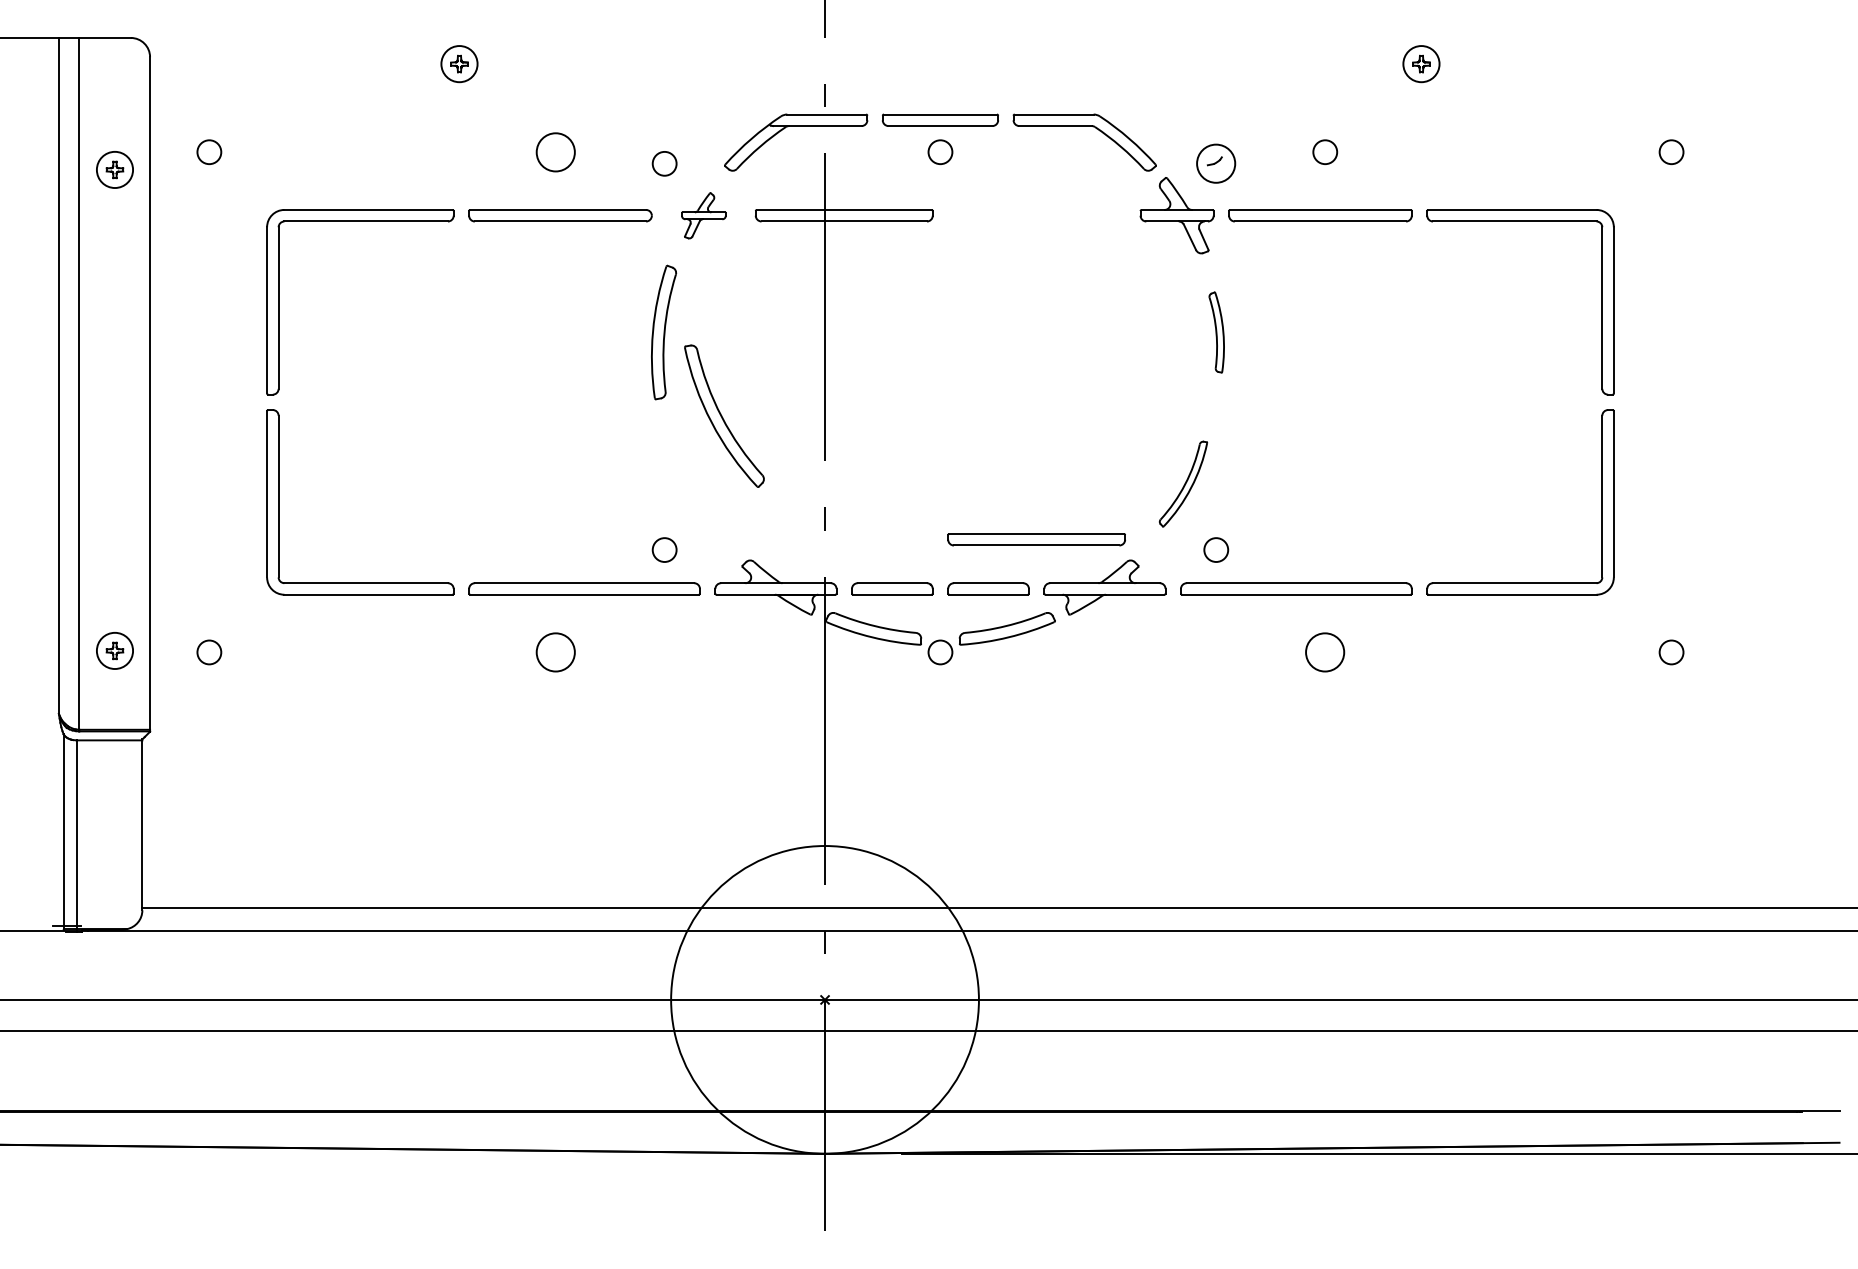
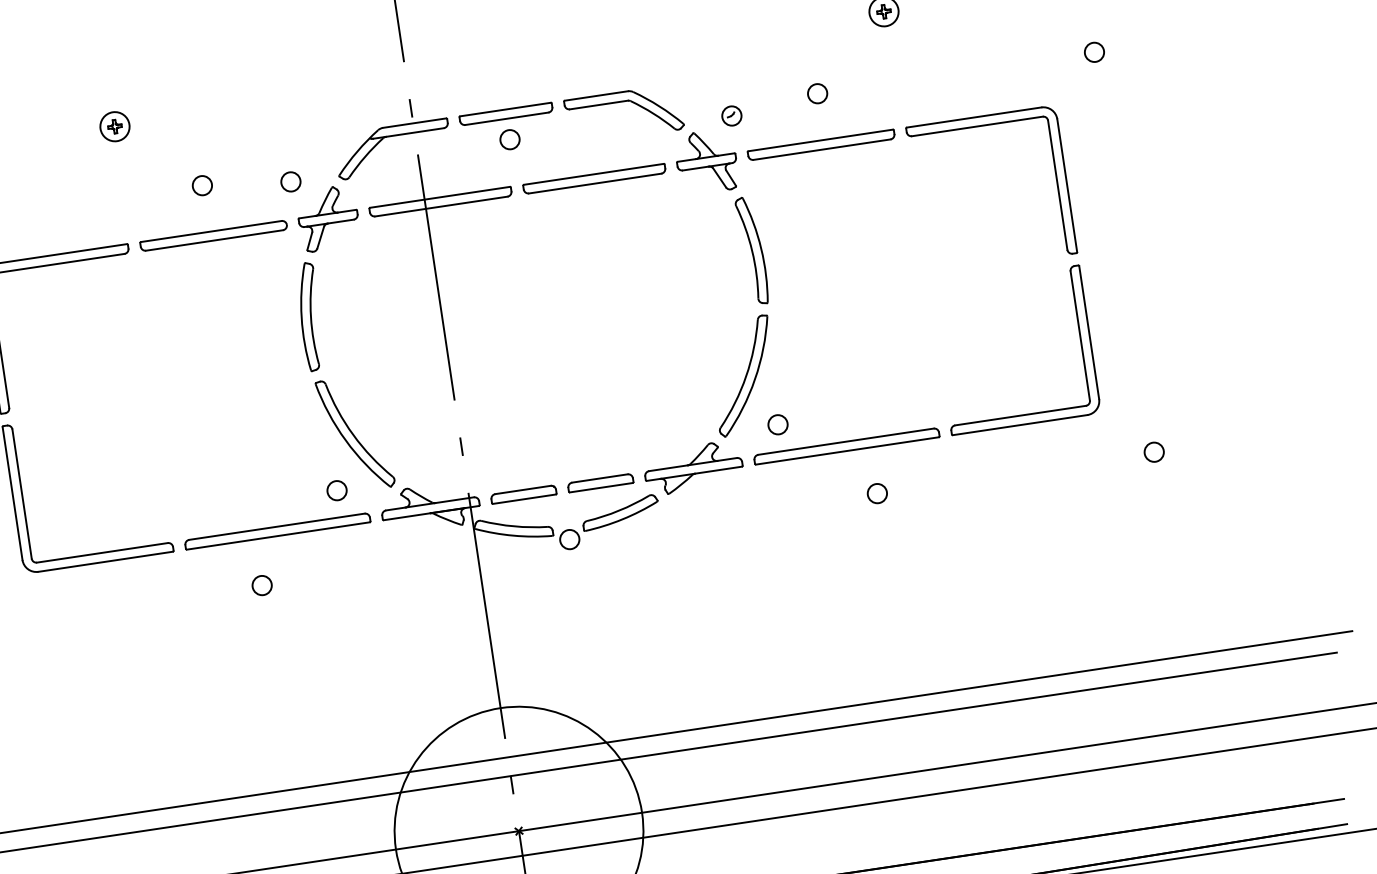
circle: (555, 151) -> (202, 185), size x0.62
part: (1216, 163) -> (732, 115), size x0.62
part: (703, 215) -> (328, 218), size x1.67
part: (1216, 332) -> (752, 250), size x1.67
part: (724, 415) -> (355, 433), moved
part: (1183, 483) -> (743, 375), size x1.67
part: (1036, 539) -> (594, 178), moved
circle: (555, 652) -> (262, 585), size x0.62
circle: (1325, 652) -> (877, 493), size x0.62

